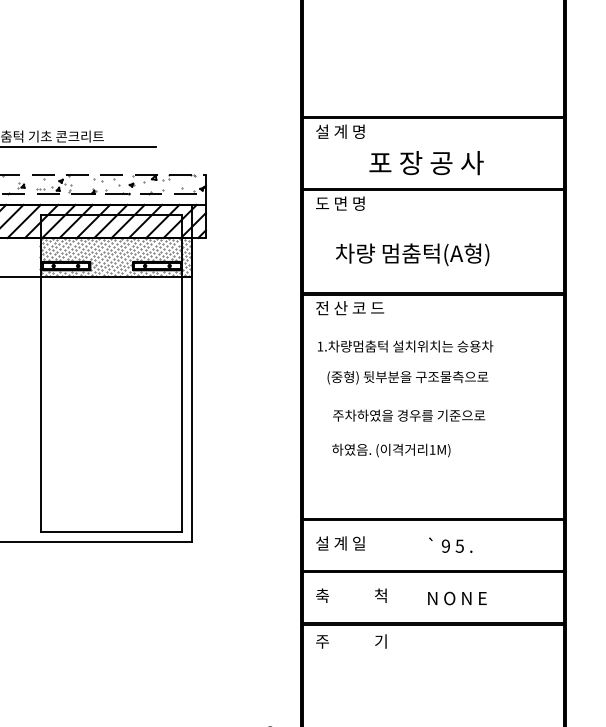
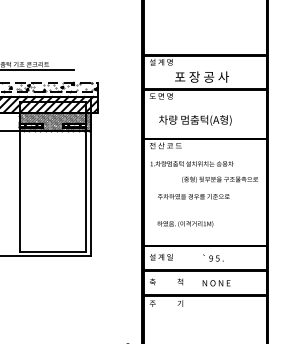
text: (406, 377) -> (219, 179), moved
text: (391, 451) -> (185, 224), moved

